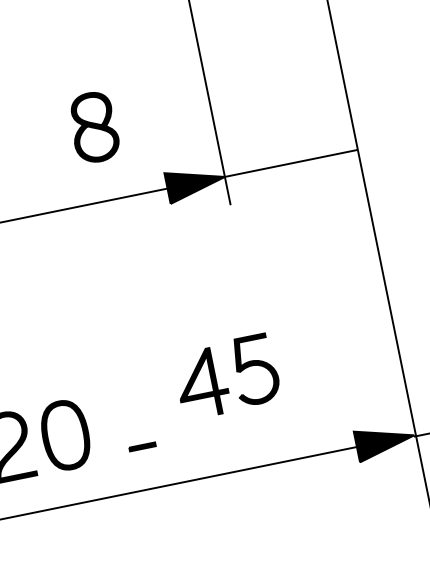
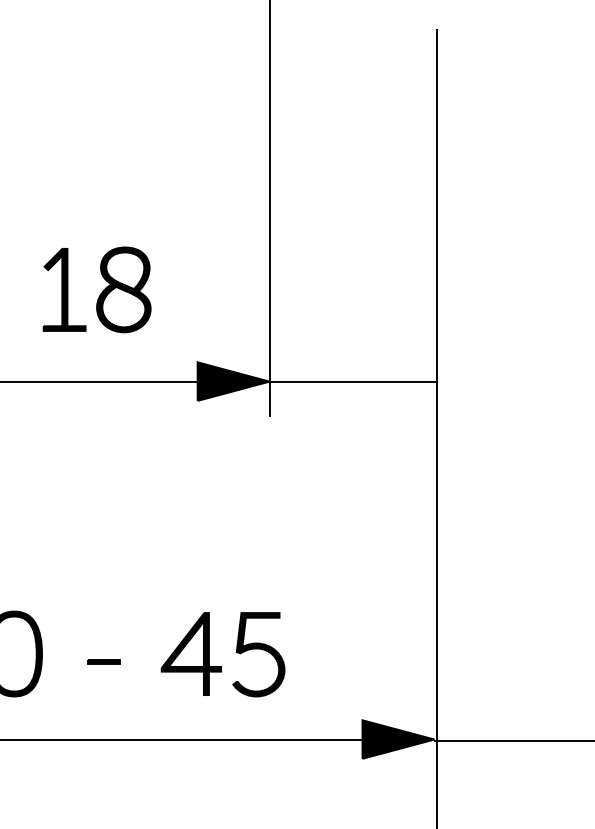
part: (46, 136) -> (64, 289), added
part: (254, 369) -> (258, 654), moved
part: (201, 383) -> (190, 653), moved
part: (141, 446) -> (103, 661), moved

